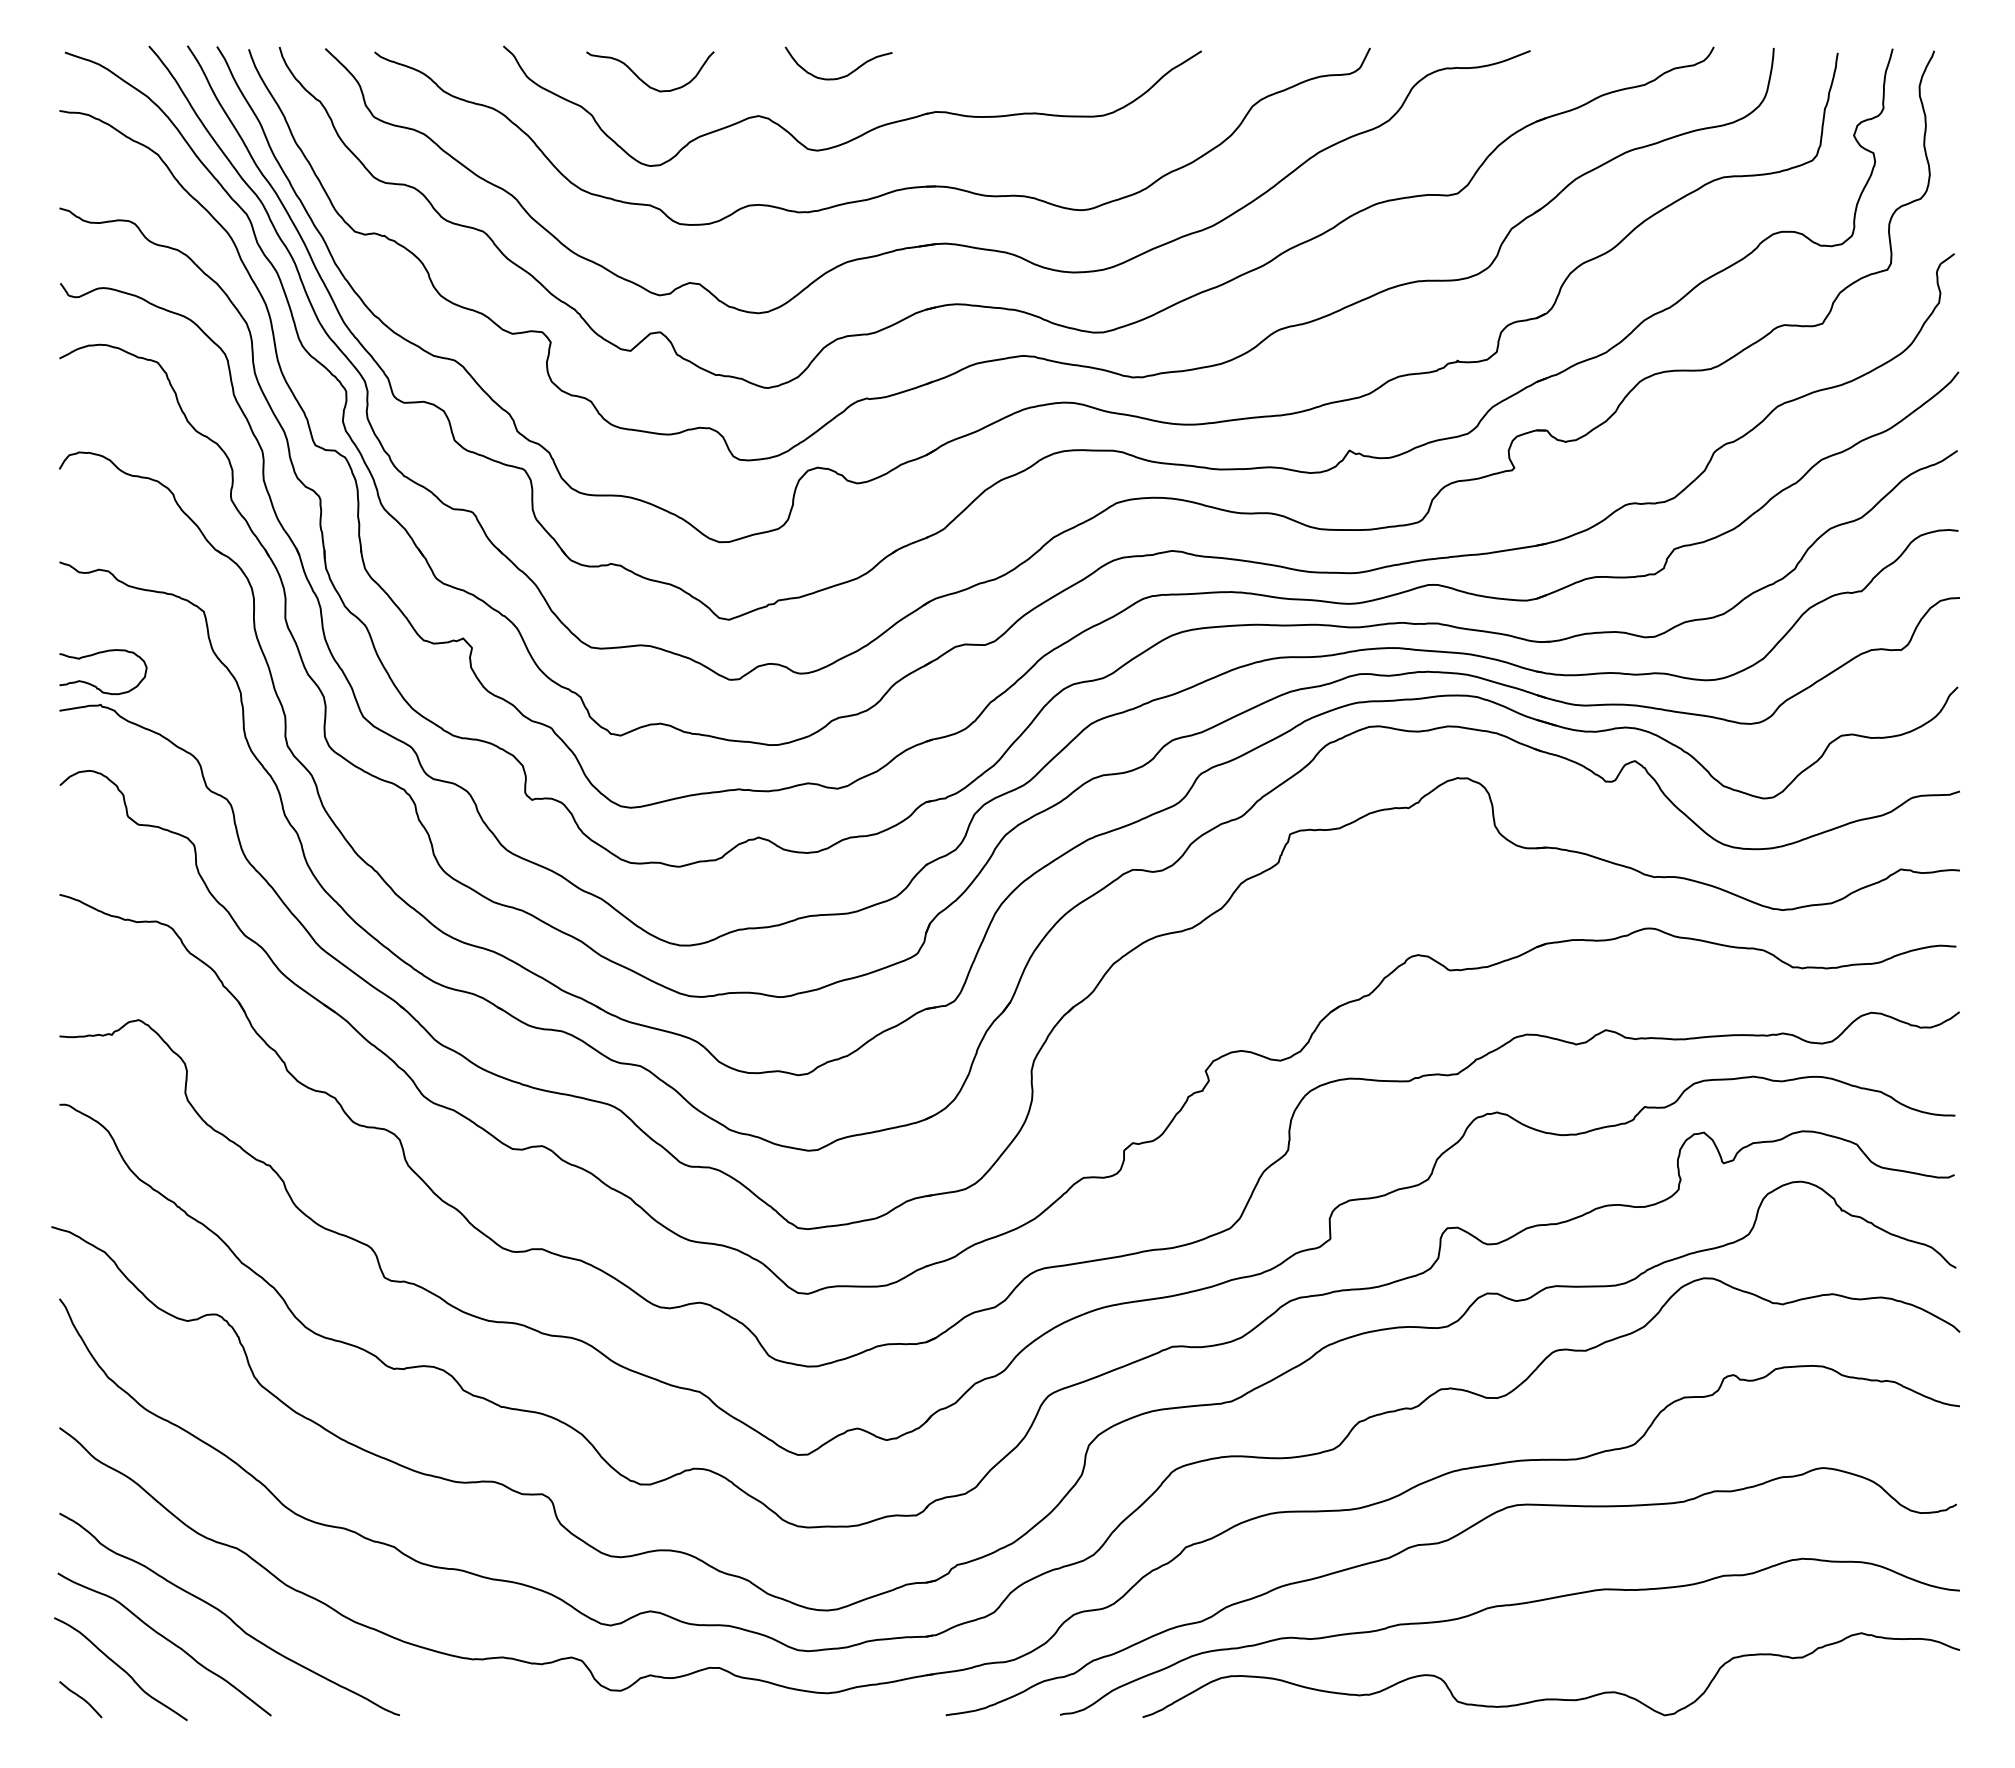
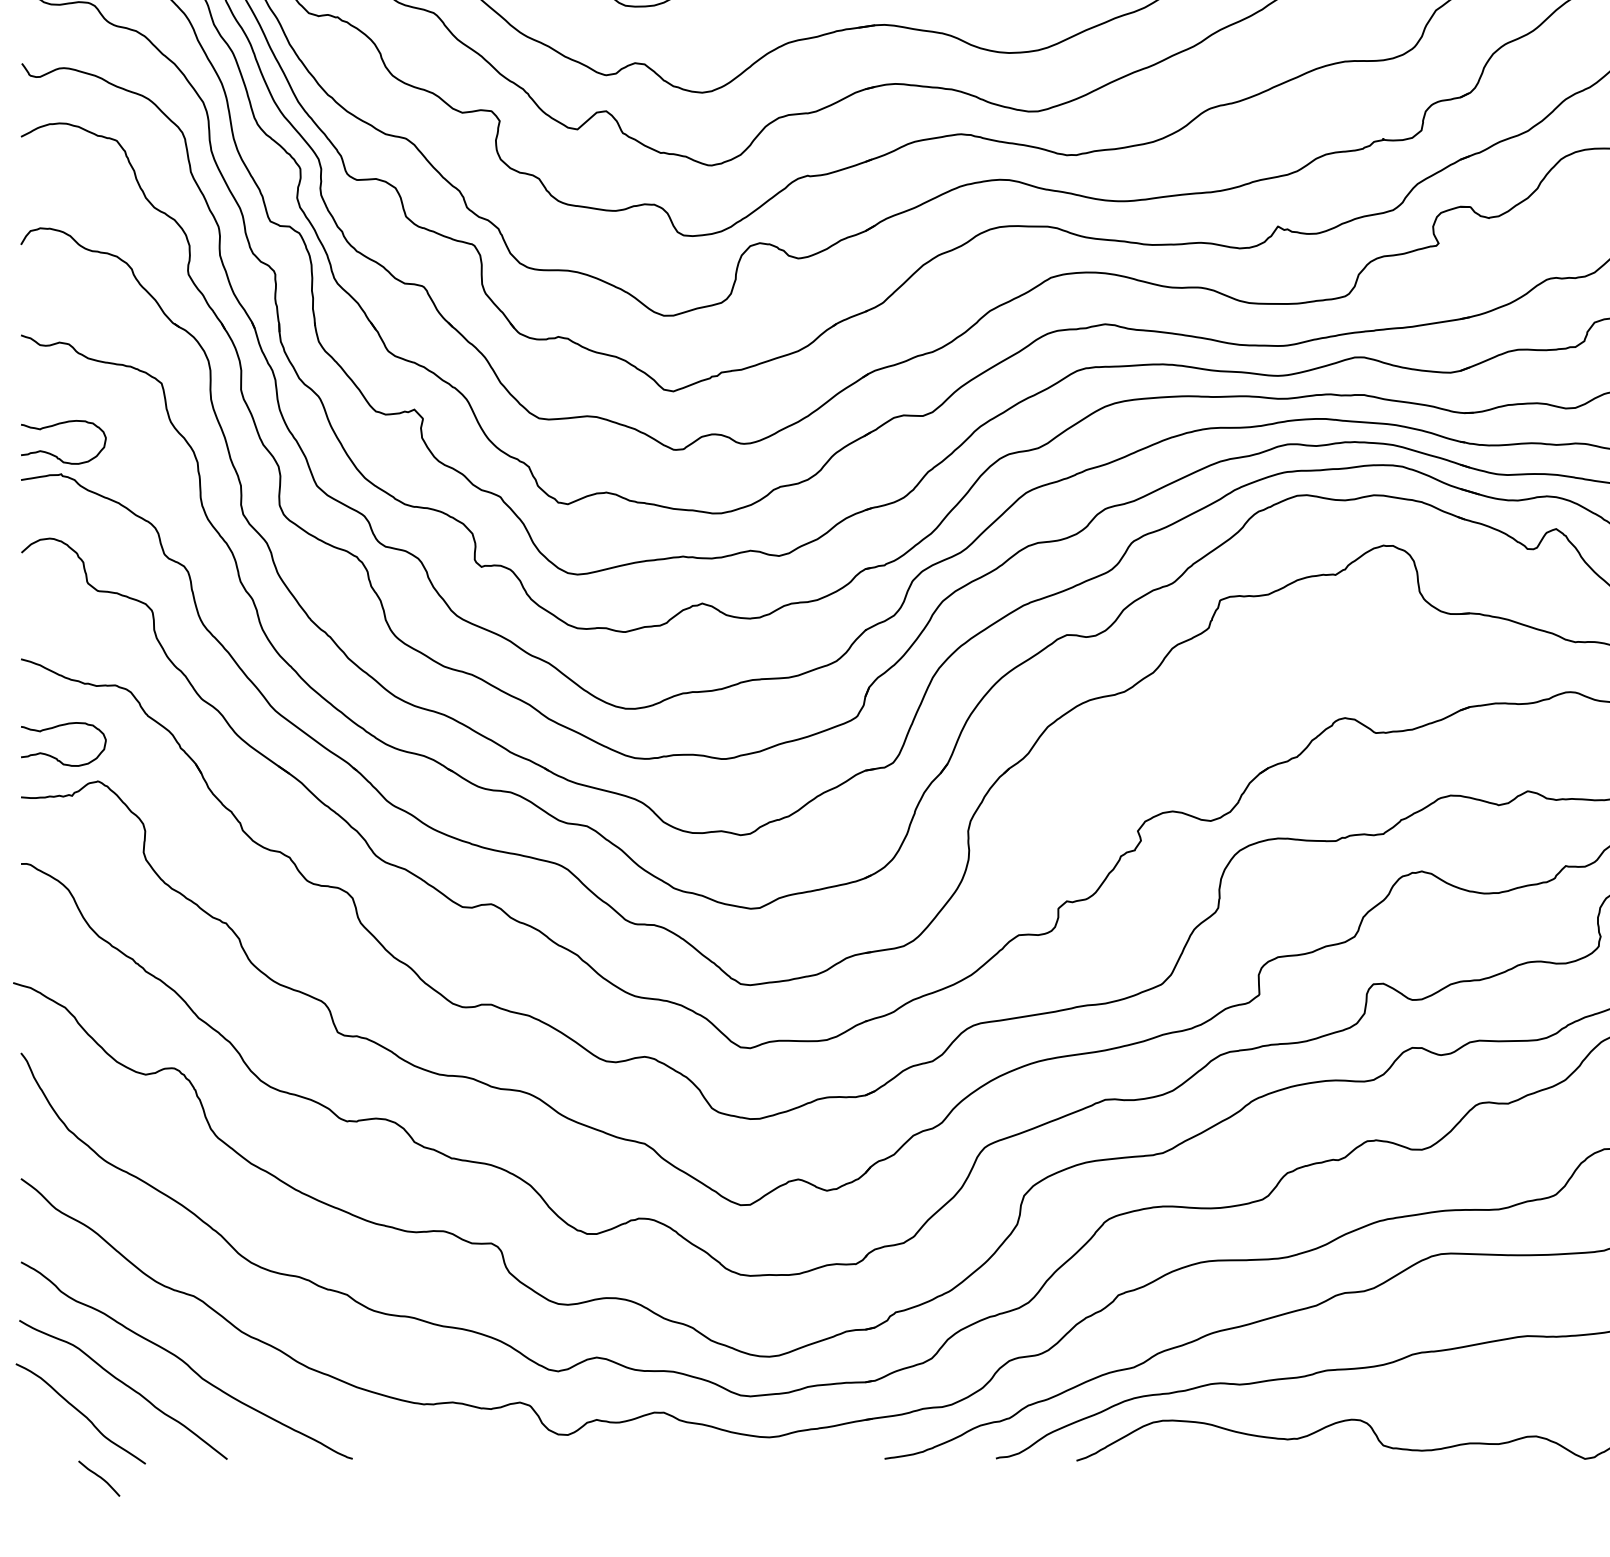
curve: (95, 995) -> (56, 757), added
curve: (80, 1698) -> (98, 1477), moved

